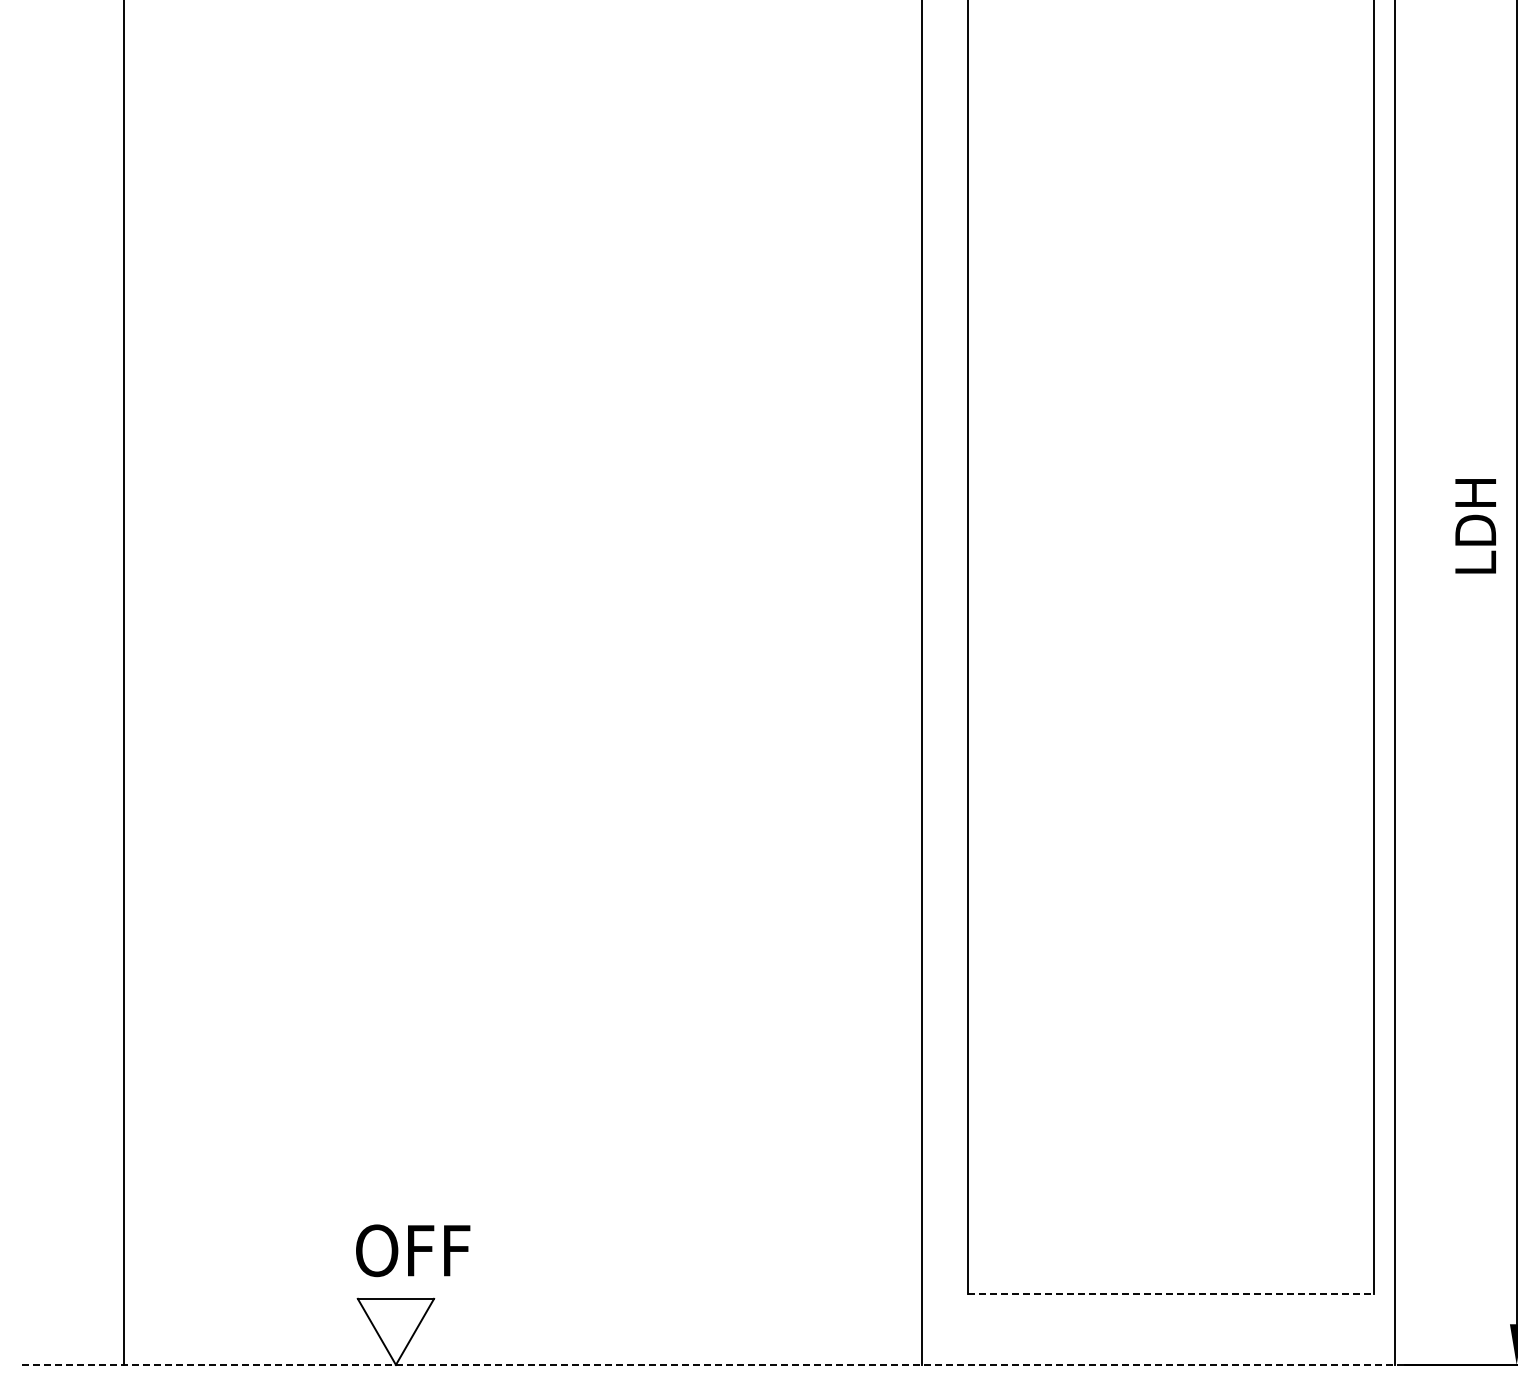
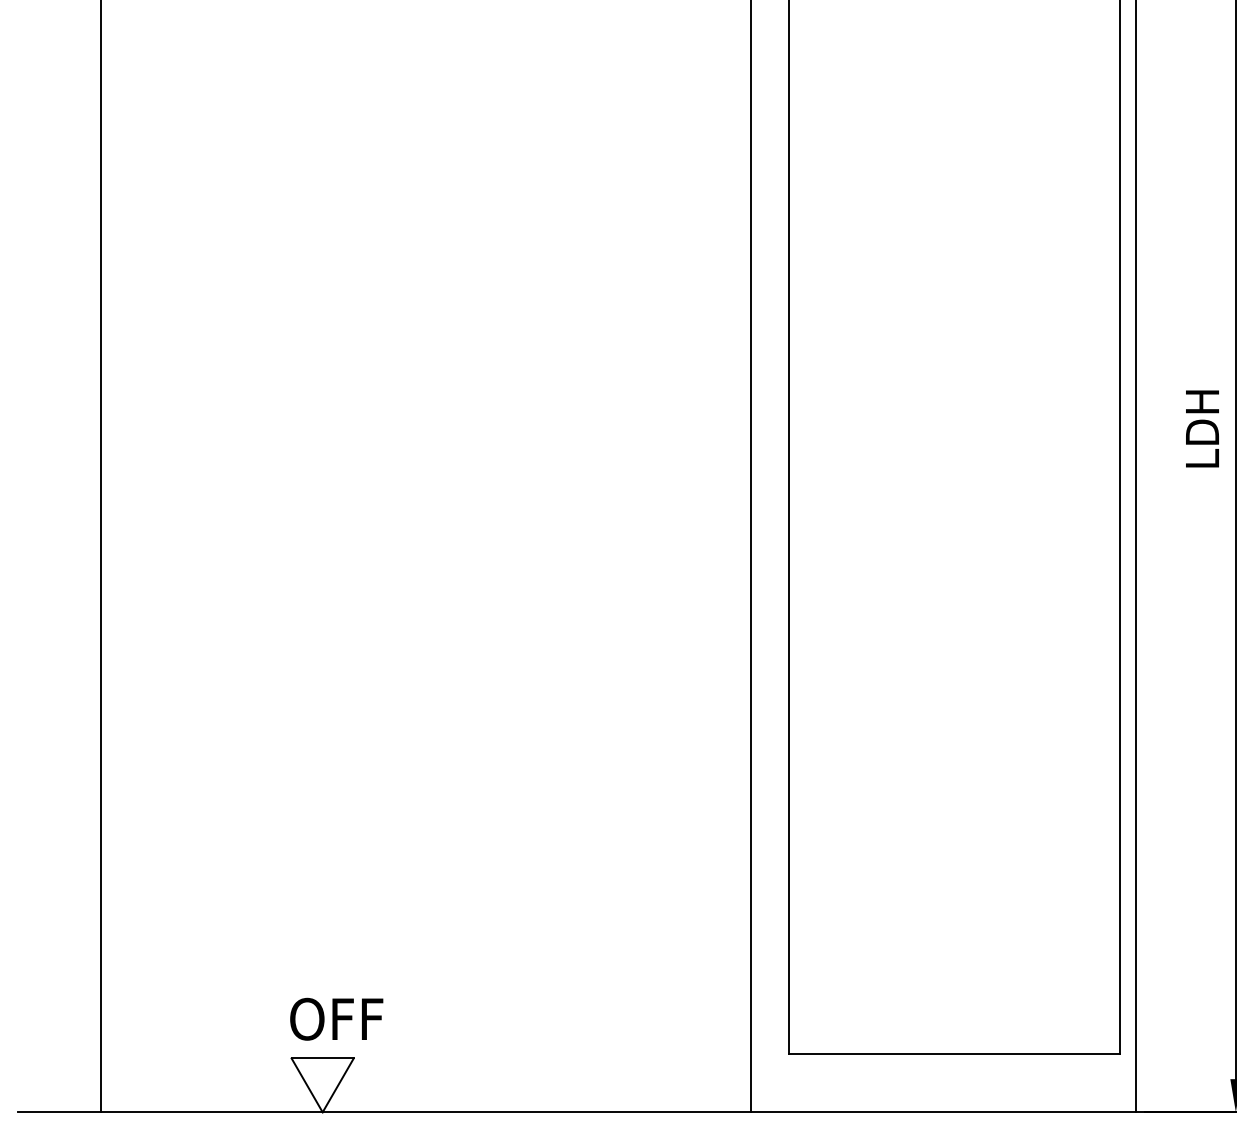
line: (1171, 1293) -> (954, 1054), dashed -> solid
line: (759, 1364) -> (618, 1111), dashed -> solid

